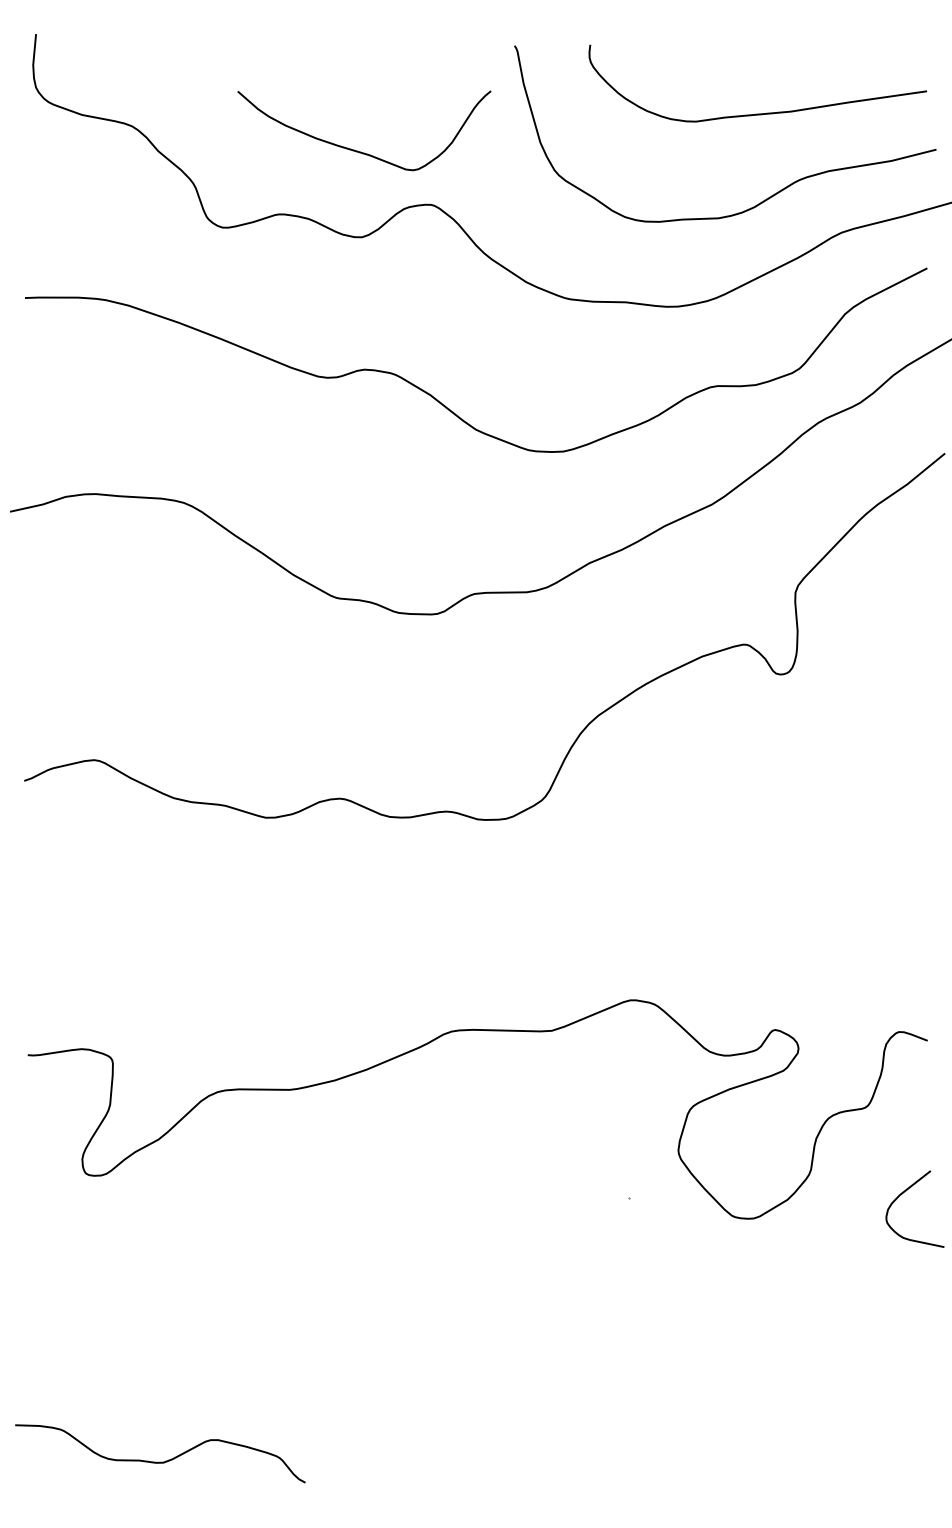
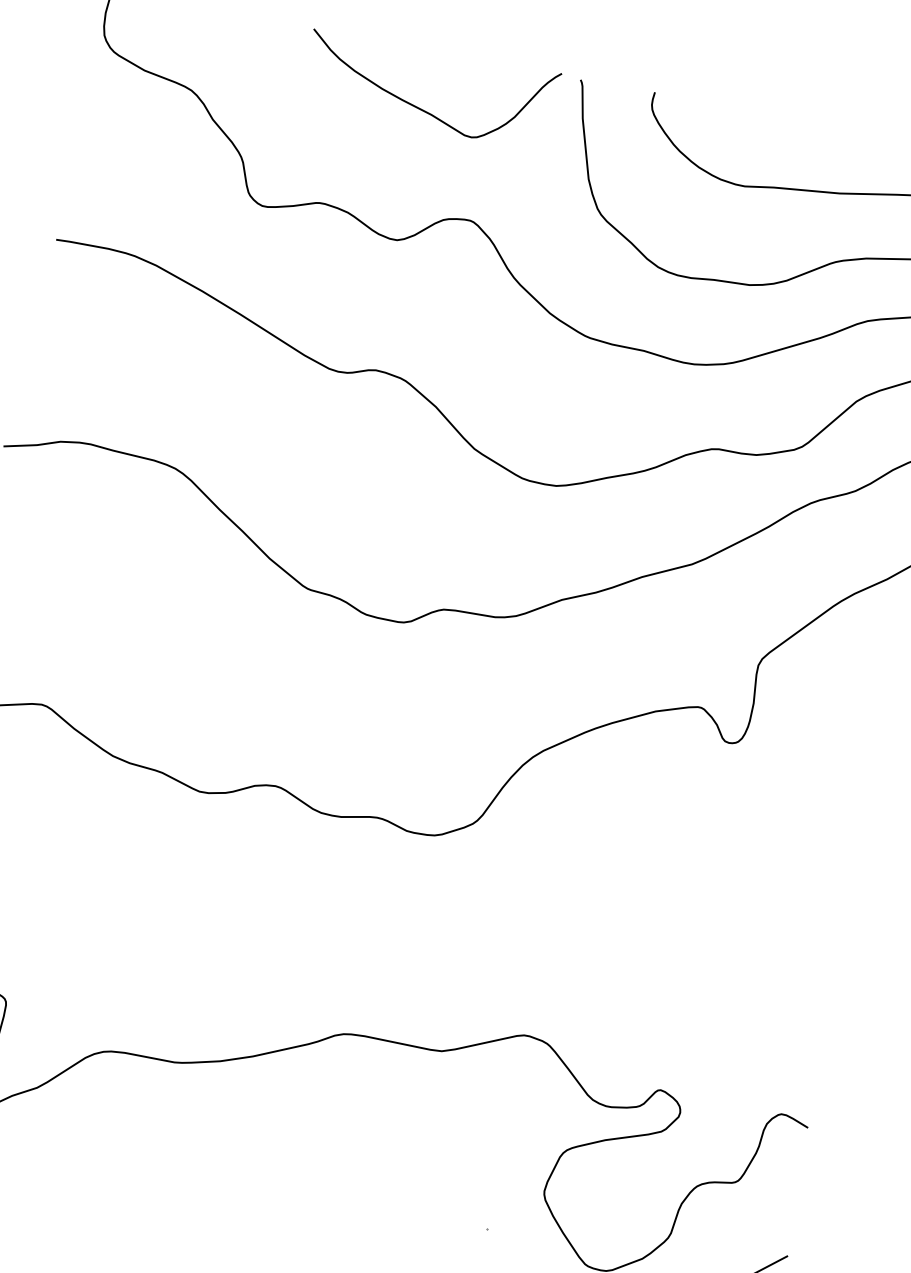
curve: (357, 150) -> (420, 108), moved

